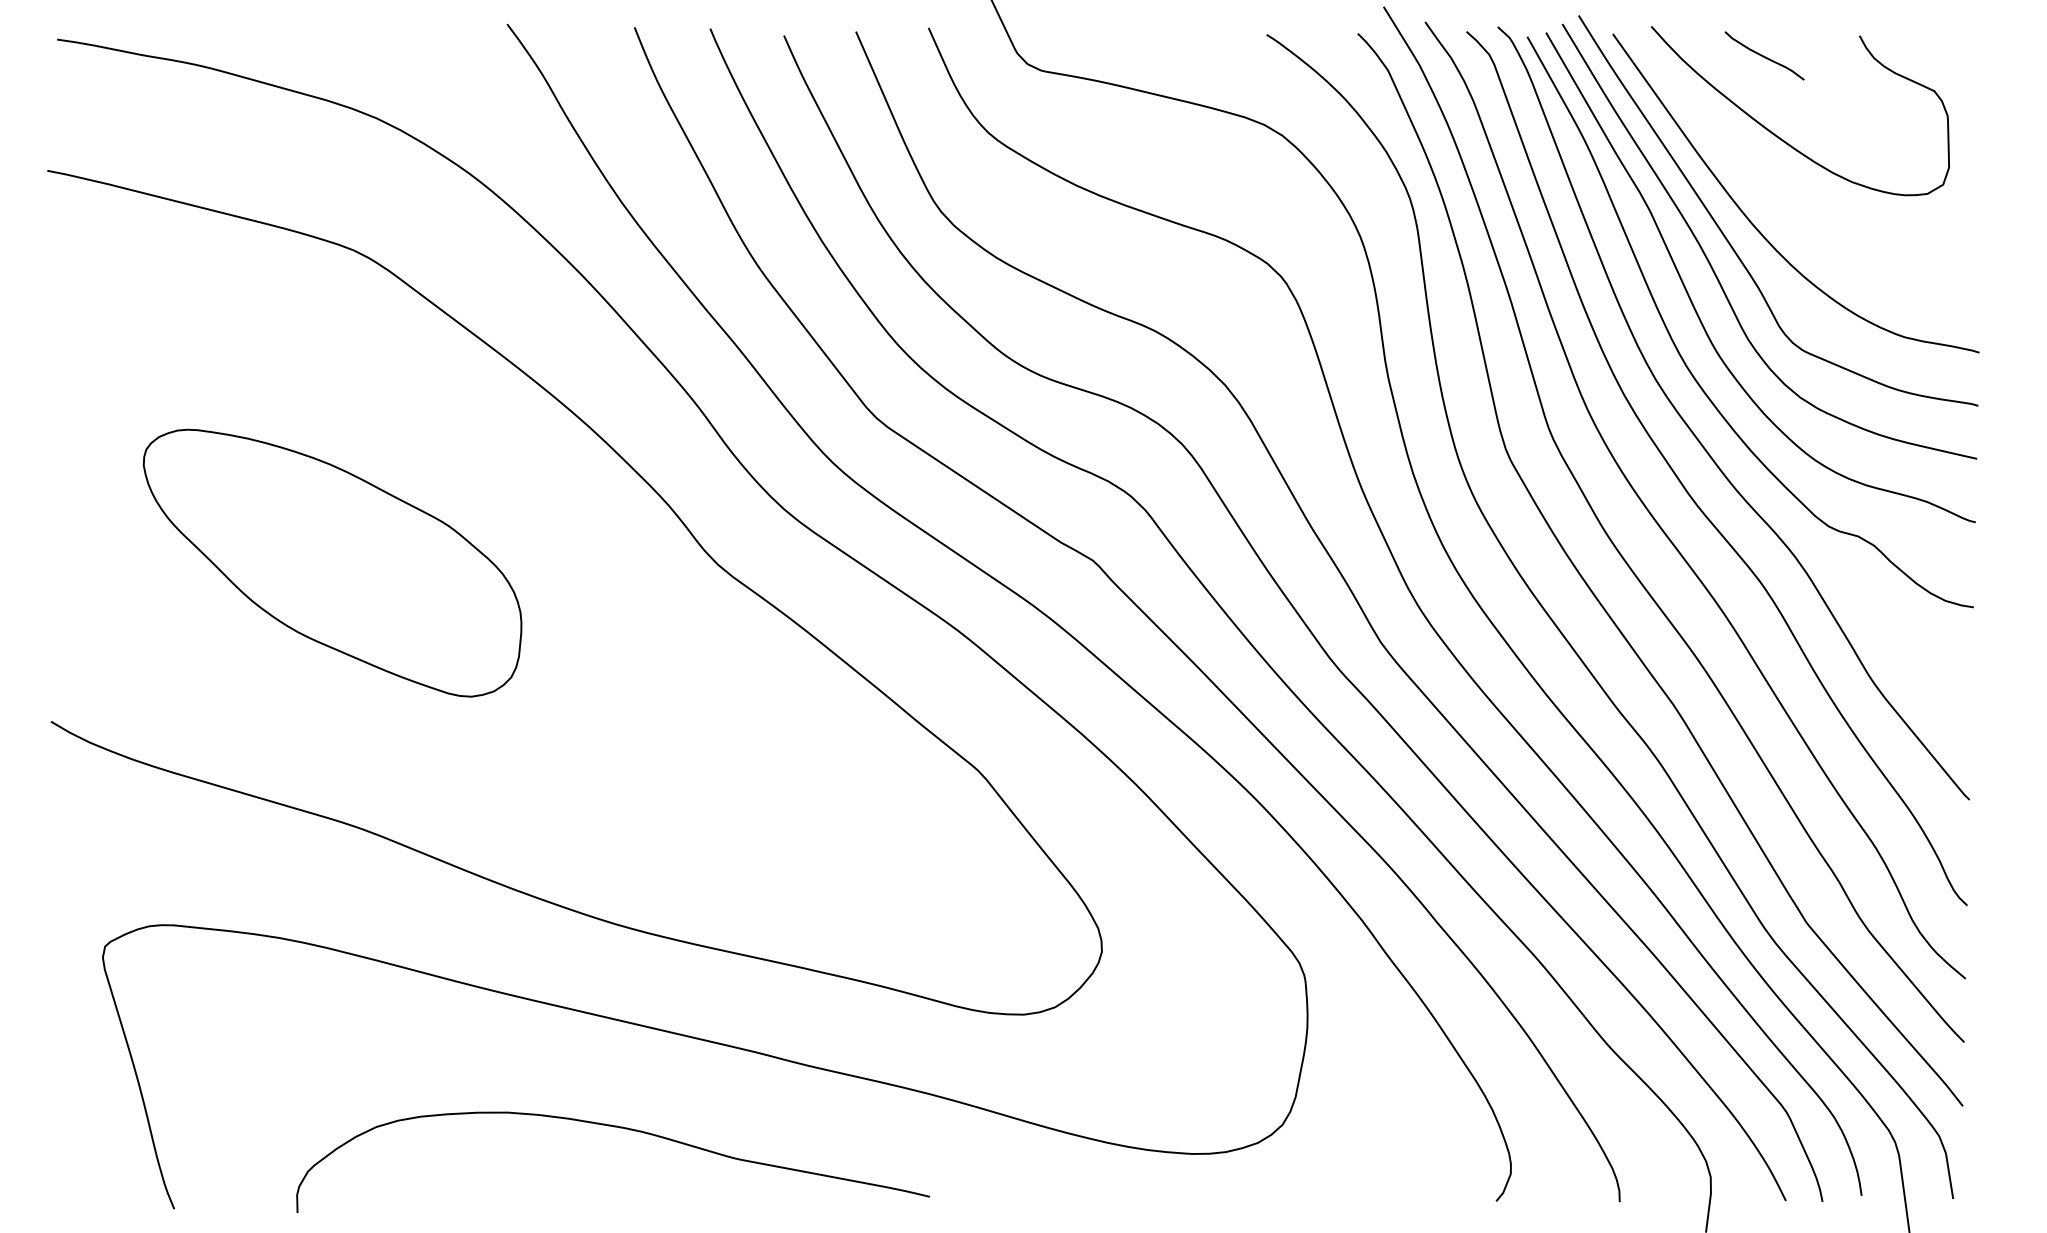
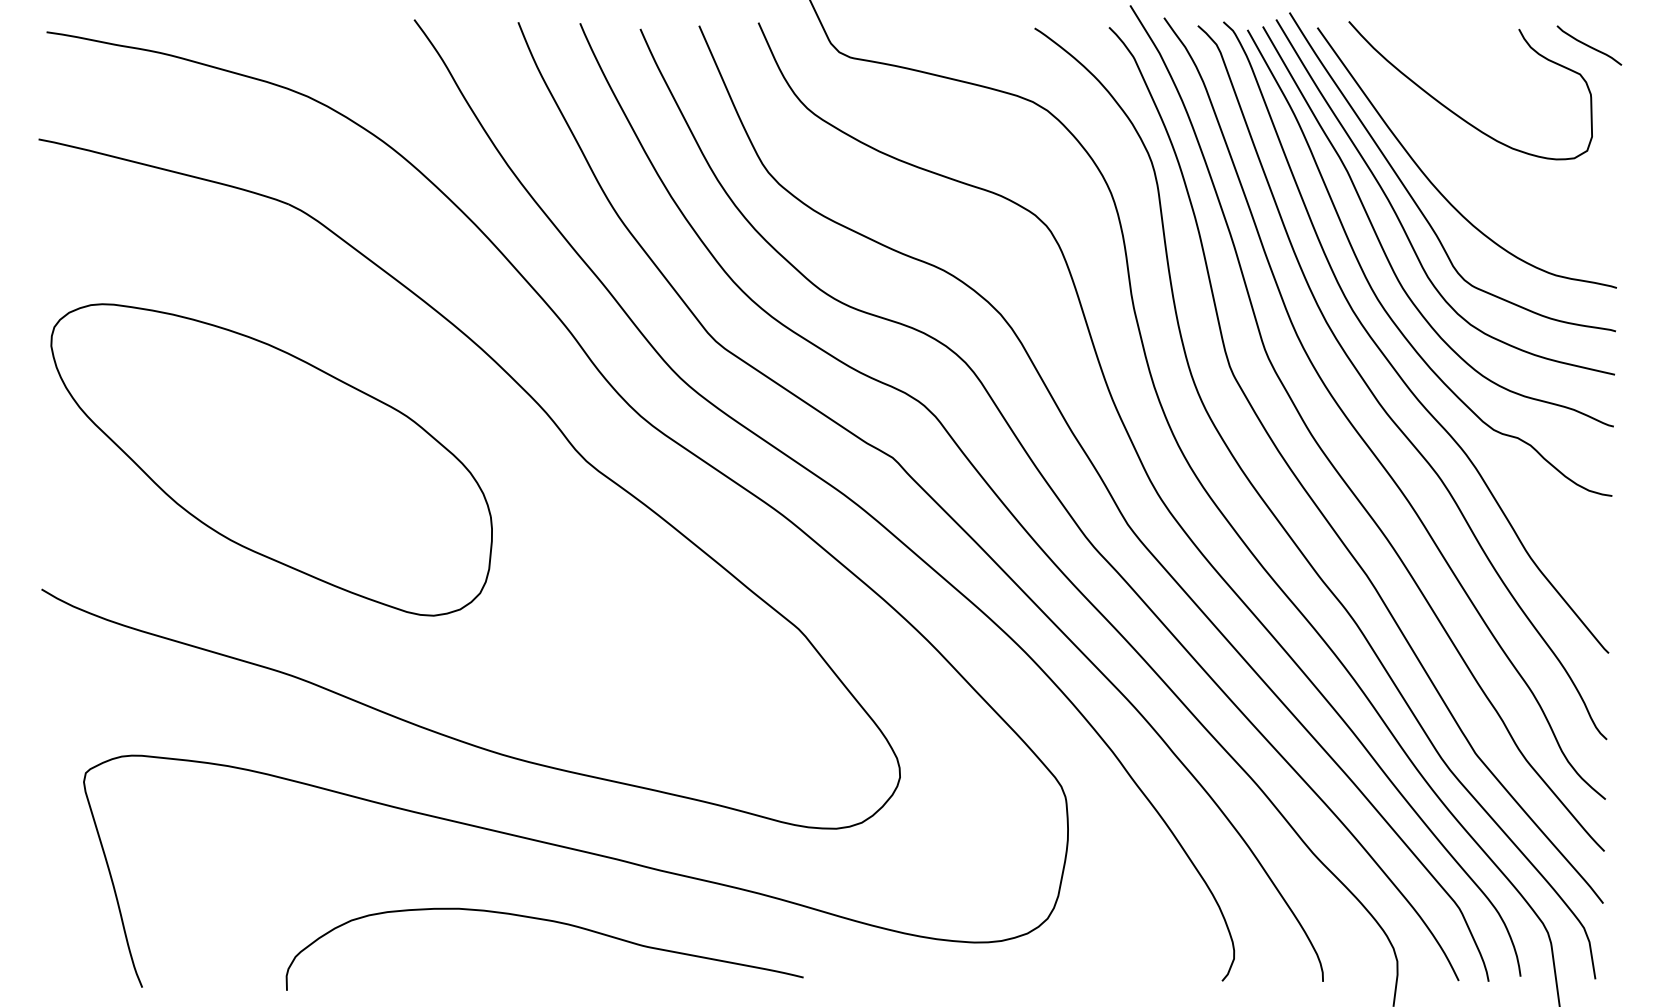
curve: (1764, 55) -> (1589, 45), moved
part: (332, 562) -> (271, 459), size x1.43
curve: (616, 1128) -> (547, 921), moved

